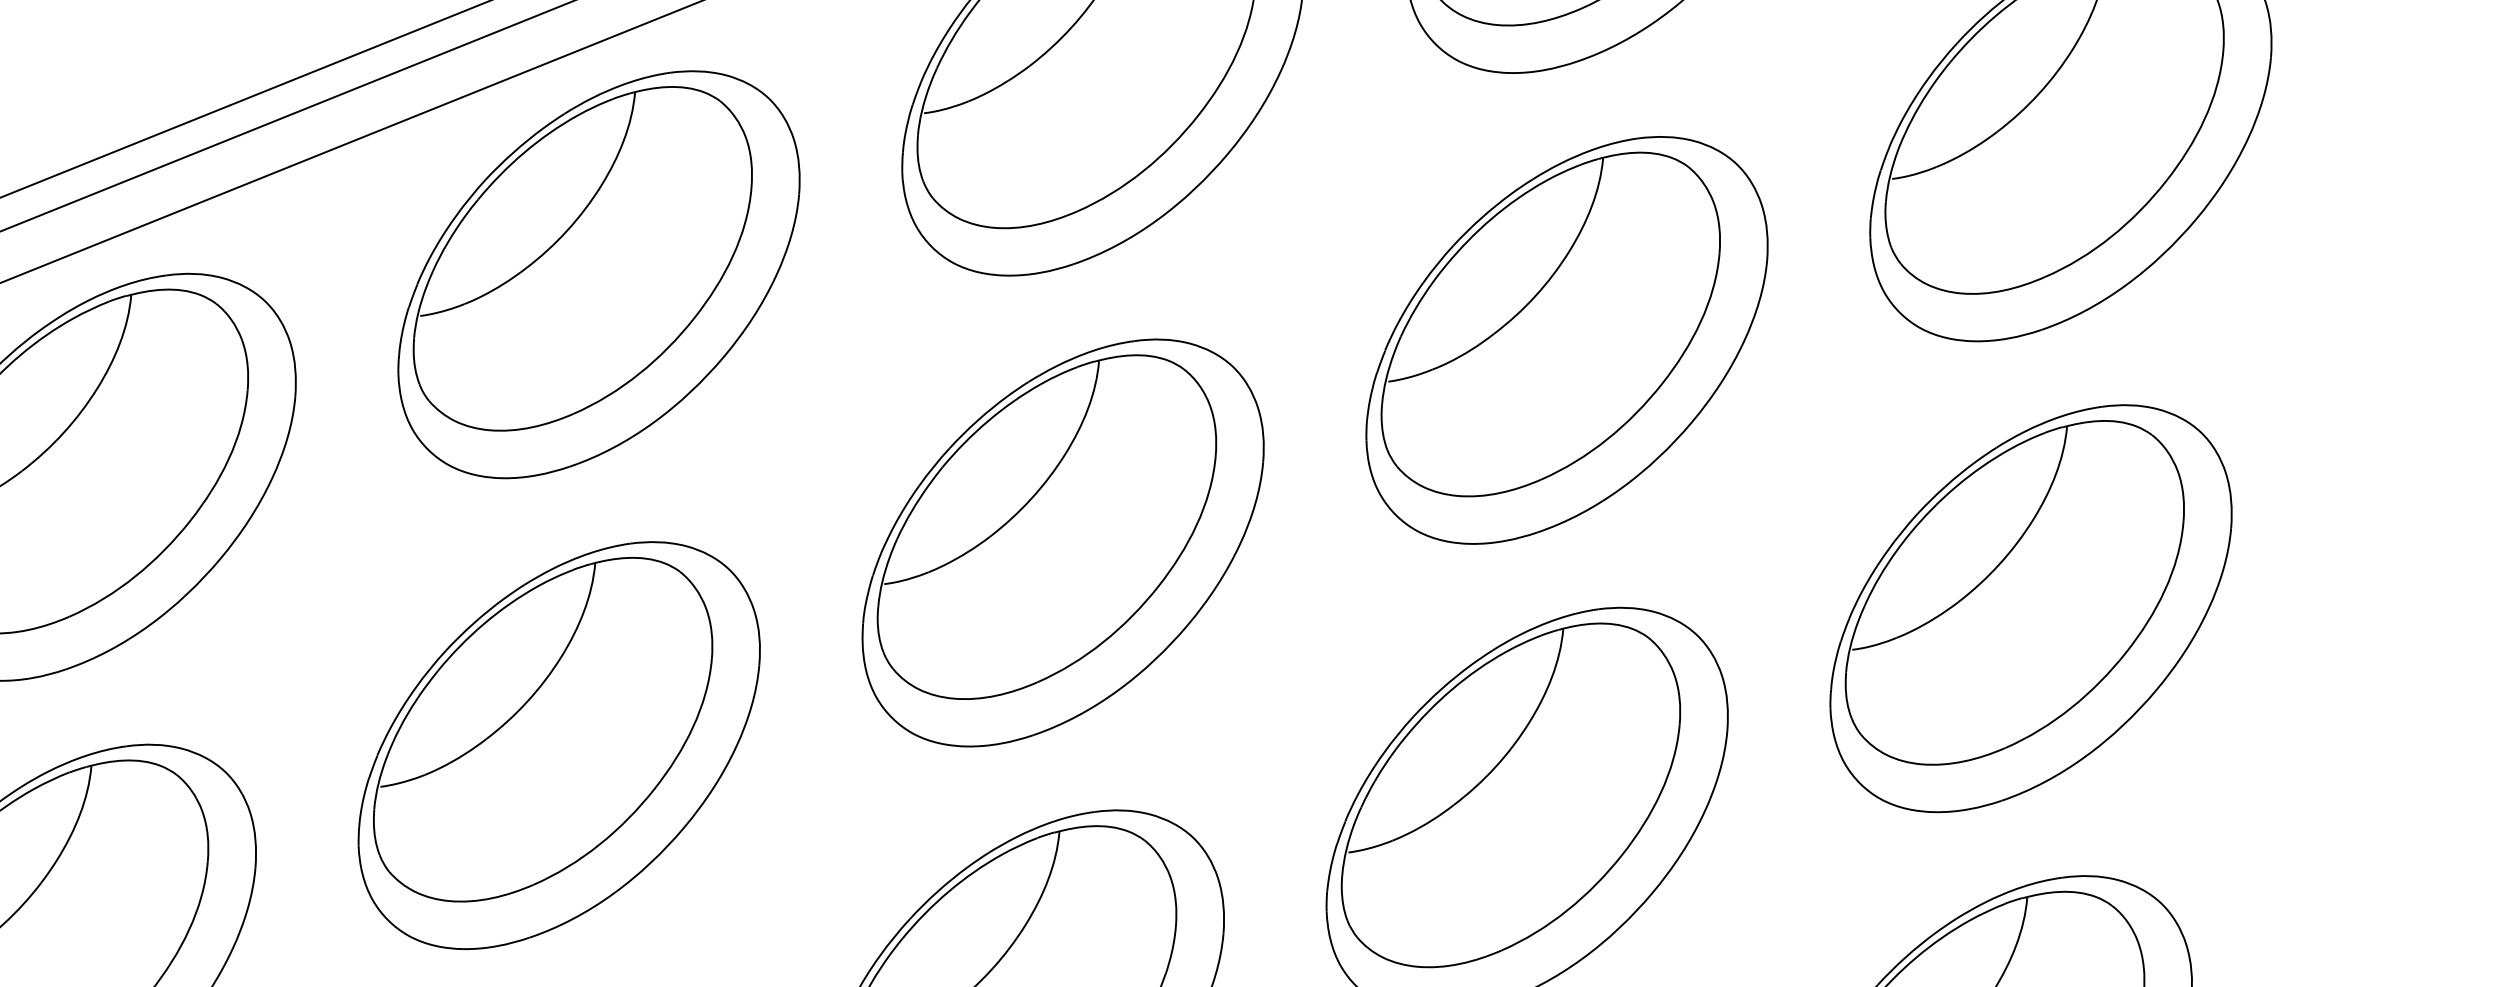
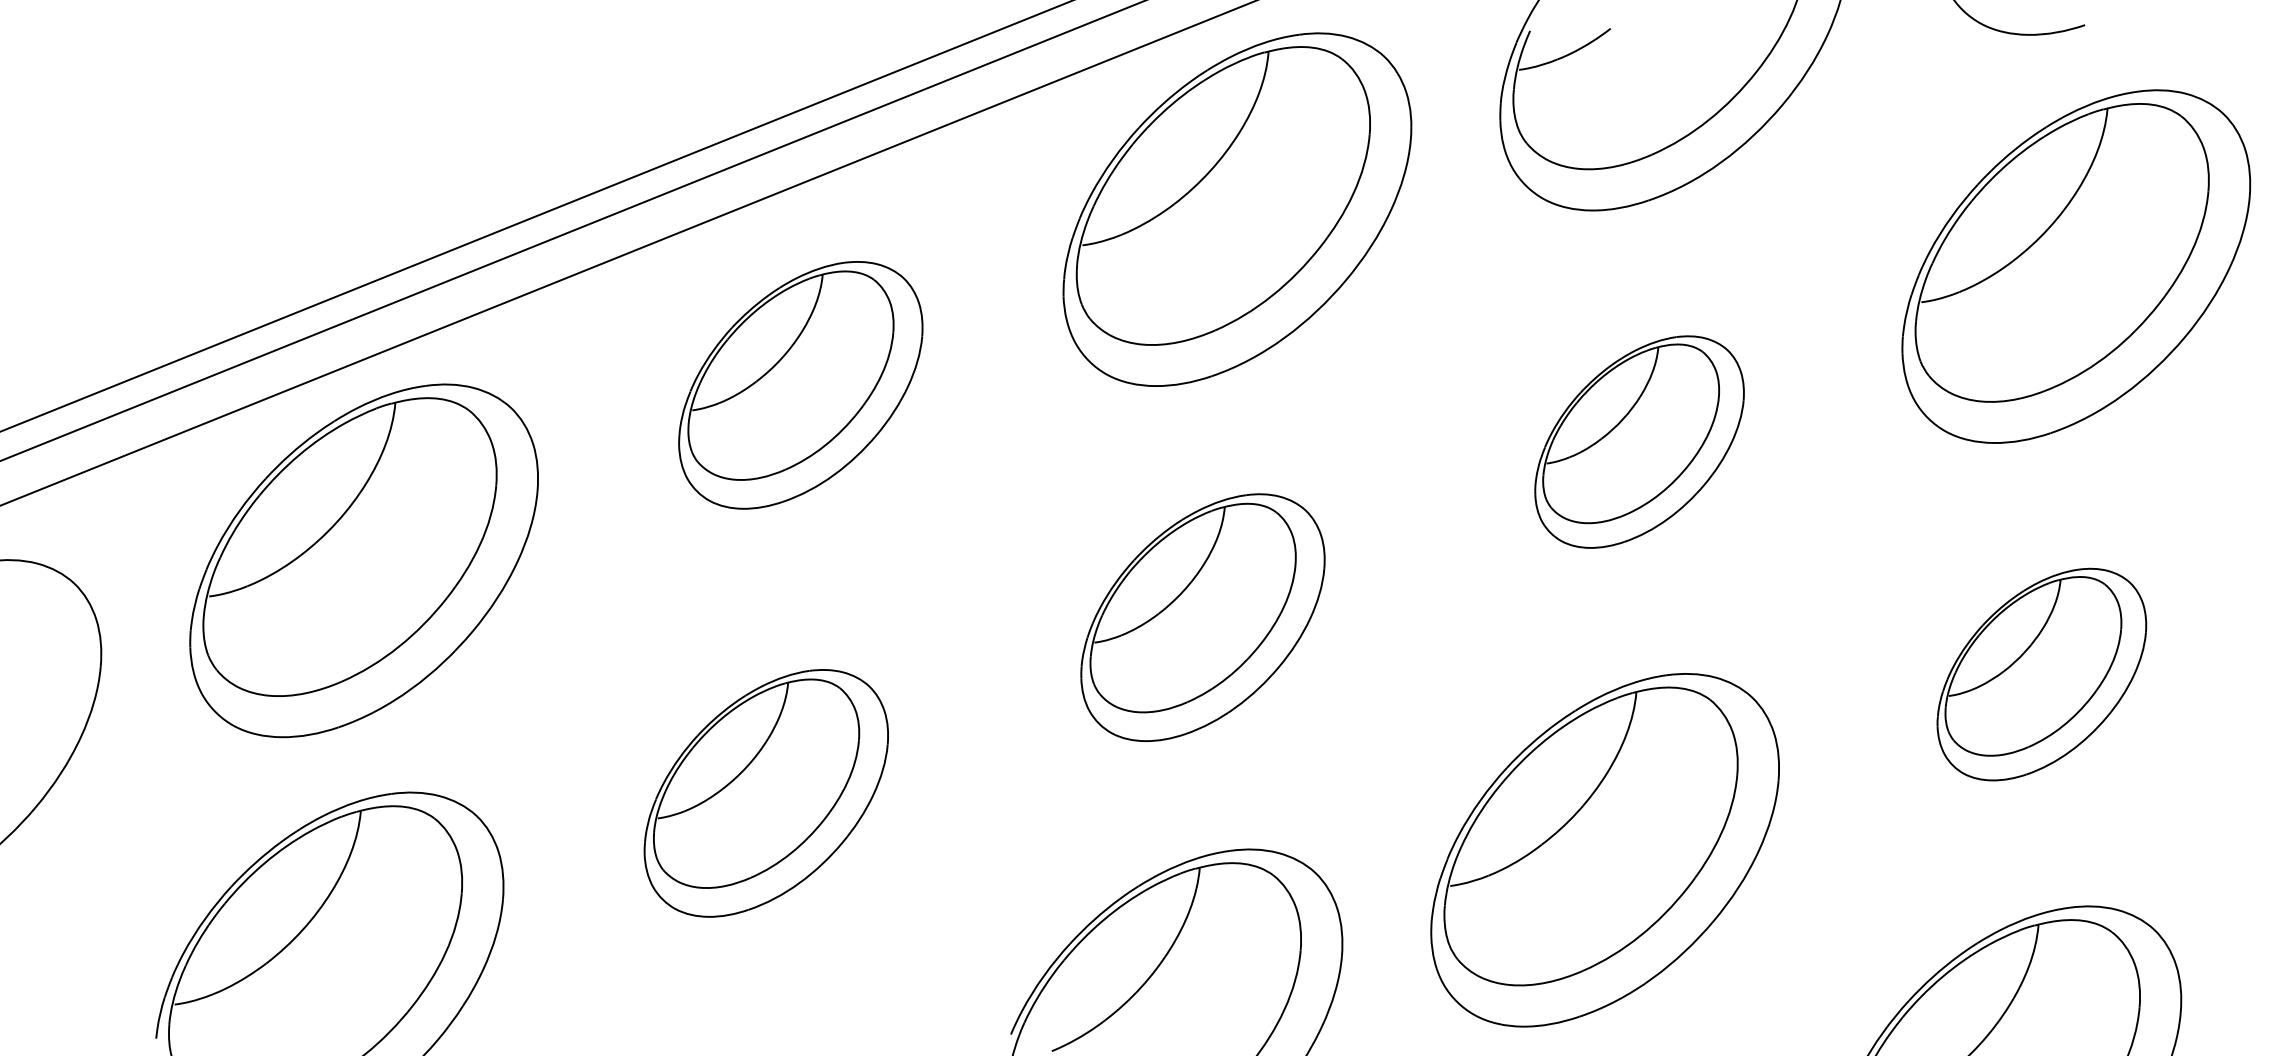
part: (598, 274) -> (800, 385), size x0.7
part: (1566, 339) -> (1639, 441), size x0.6
part: (1062, 542) -> (1202, 617), size x0.7
part: (2030, 608) -> (2041, 674), size x0.6
part: (559, 745) -> (766, 793), size x0.7

